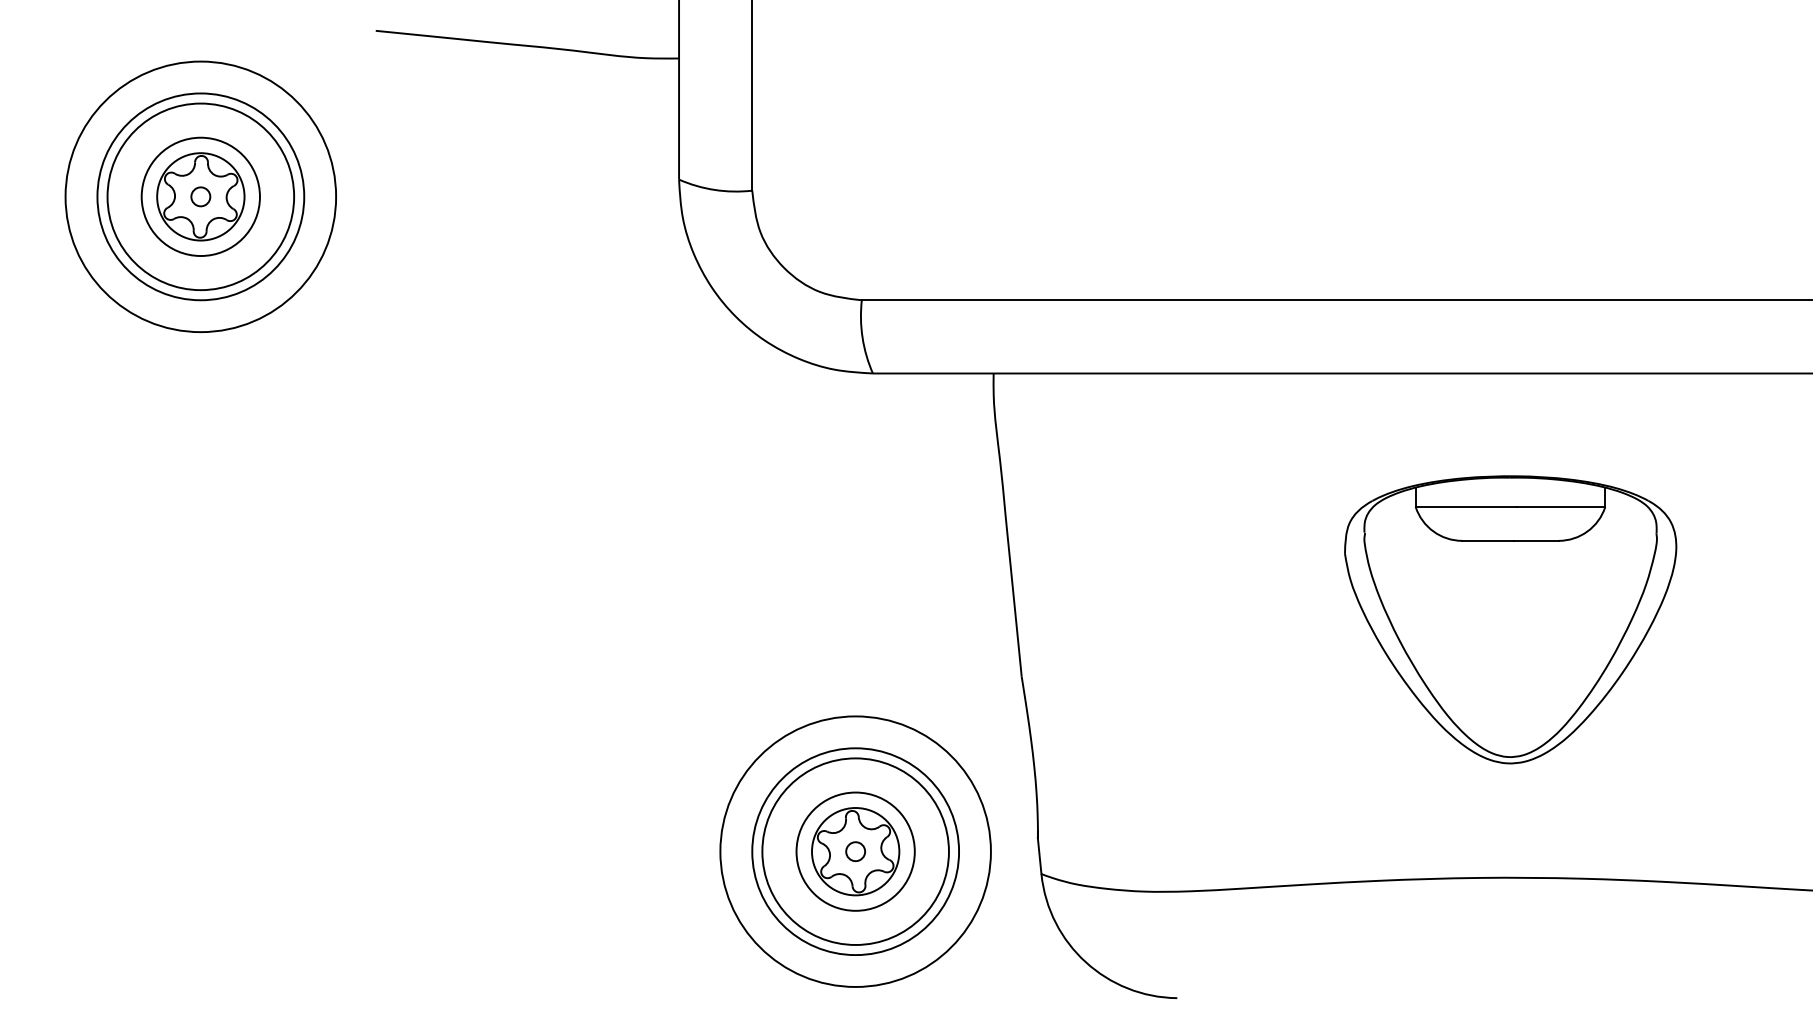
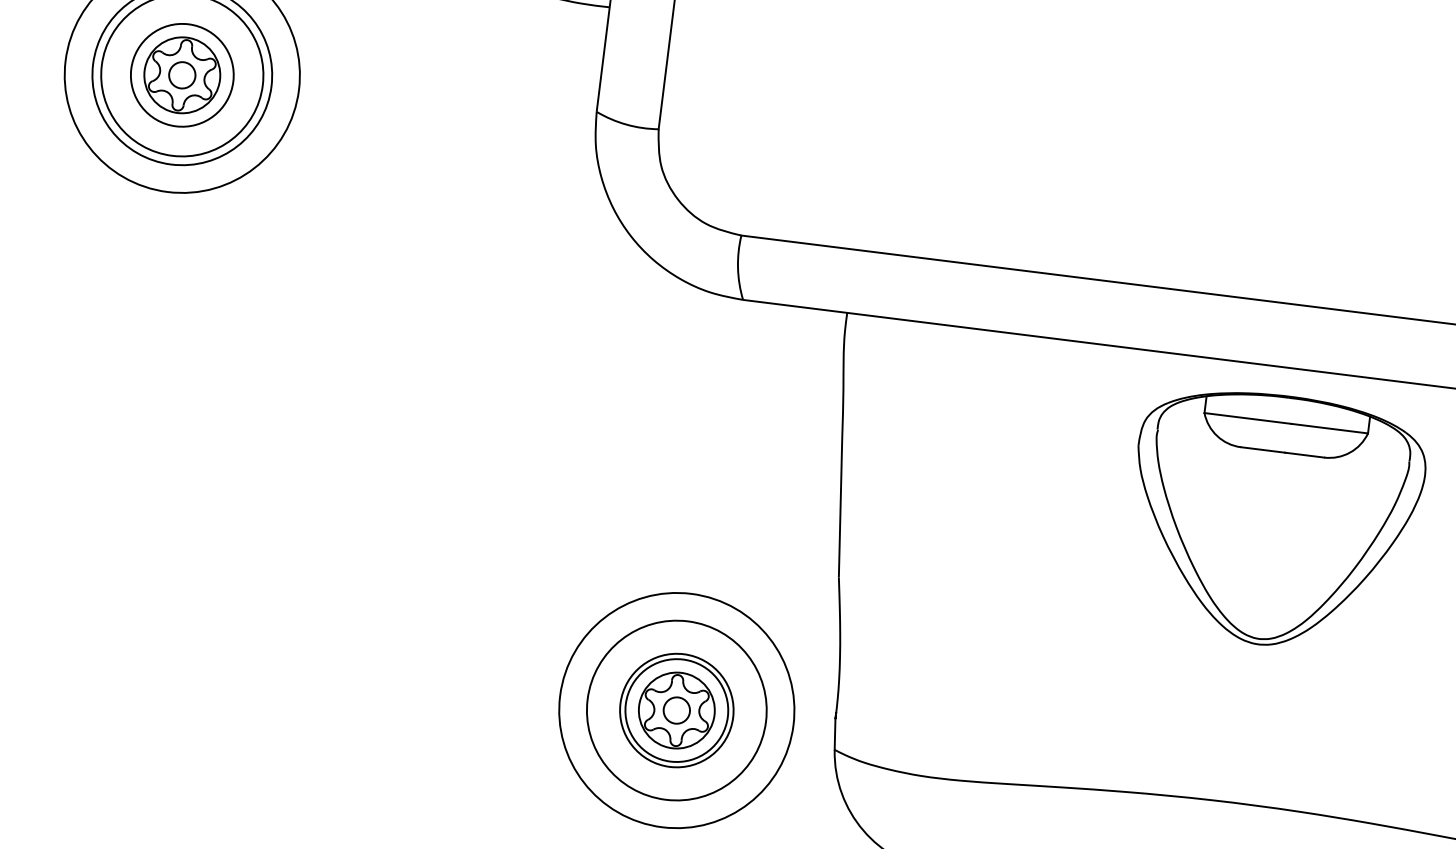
circle: (200, 196) -> (182, 74), size x1.6
part: (1510, 619) -> (1274, 520), moved
circle: (855, 851) -> (676, 710), size x0.7
circle: (855, 851) -> (676, 710), size x1.6

